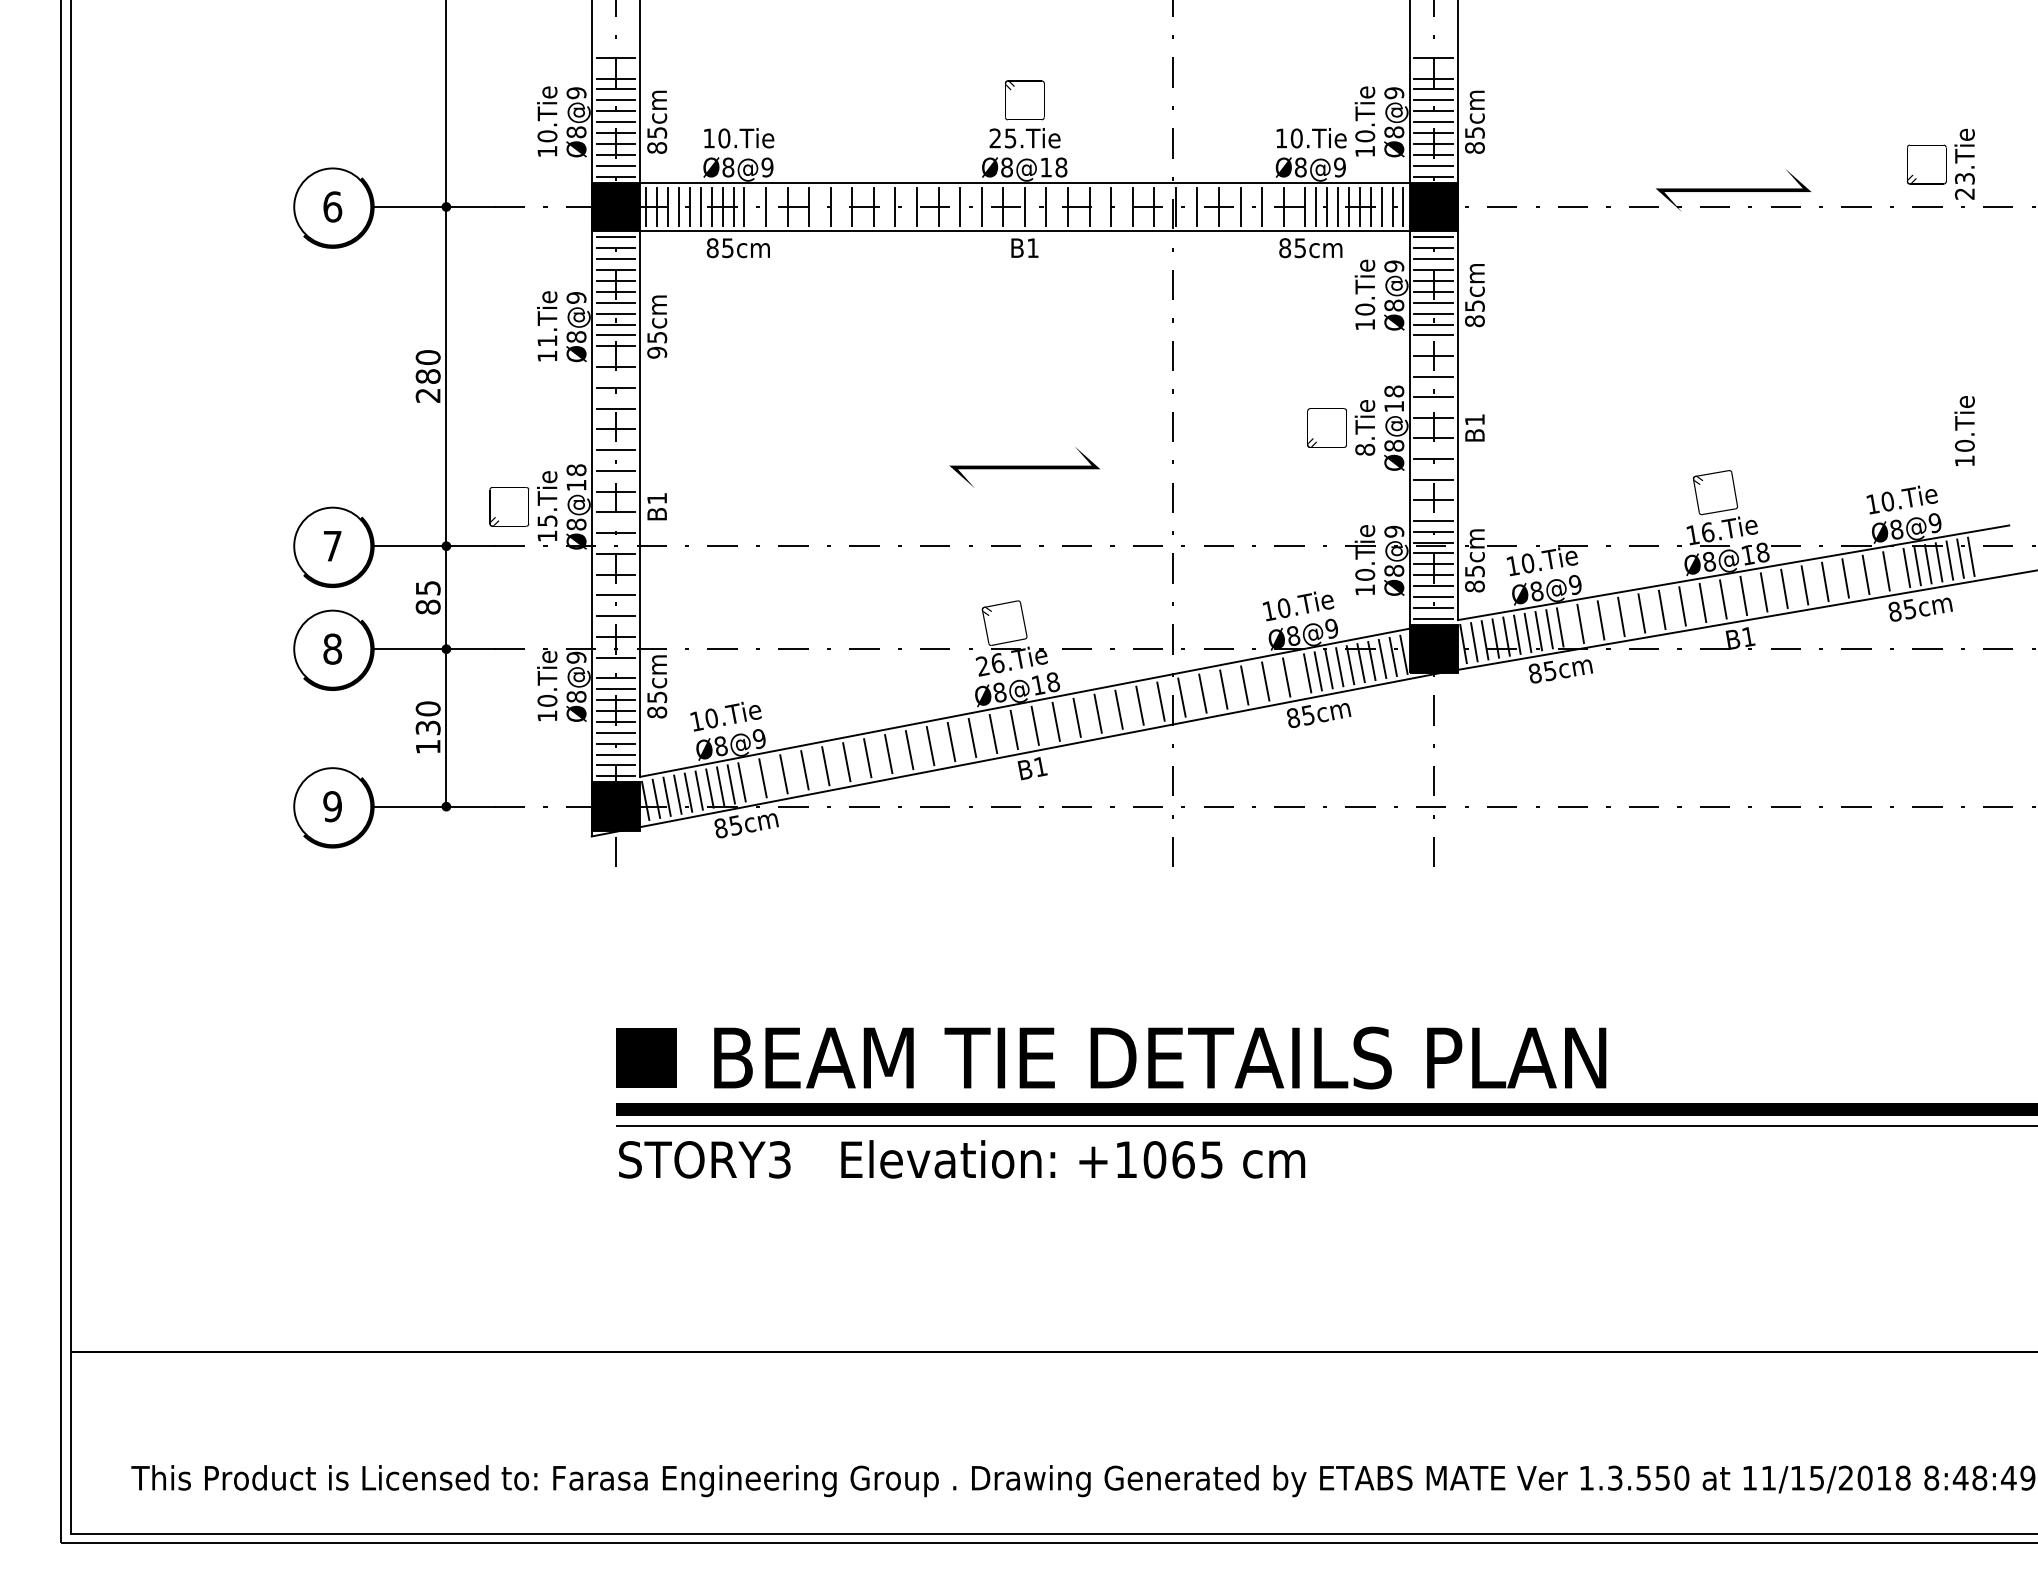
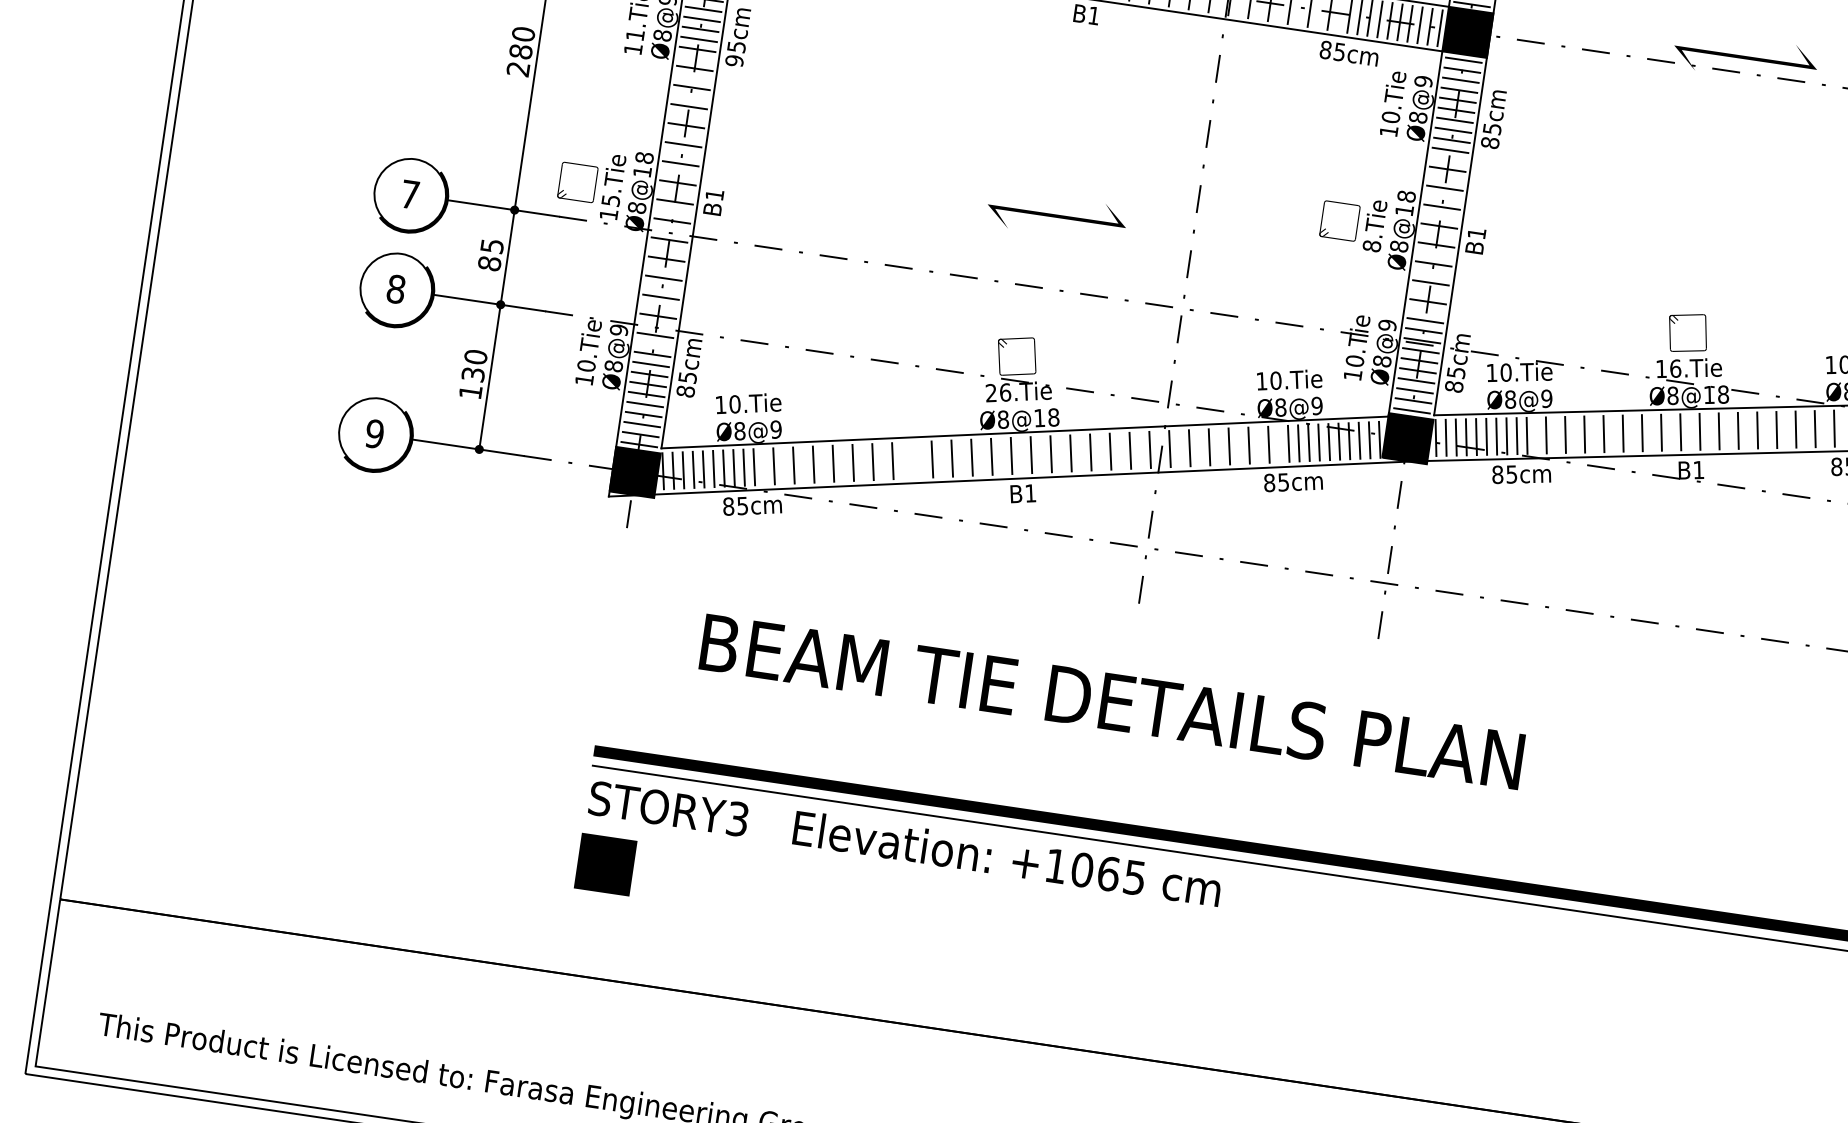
line: (909, 750) -> (912, 460), removed
line: (646, 1057) -> (605, 864), moved
text: (1160, 1057) -> (1112, 701), moved

